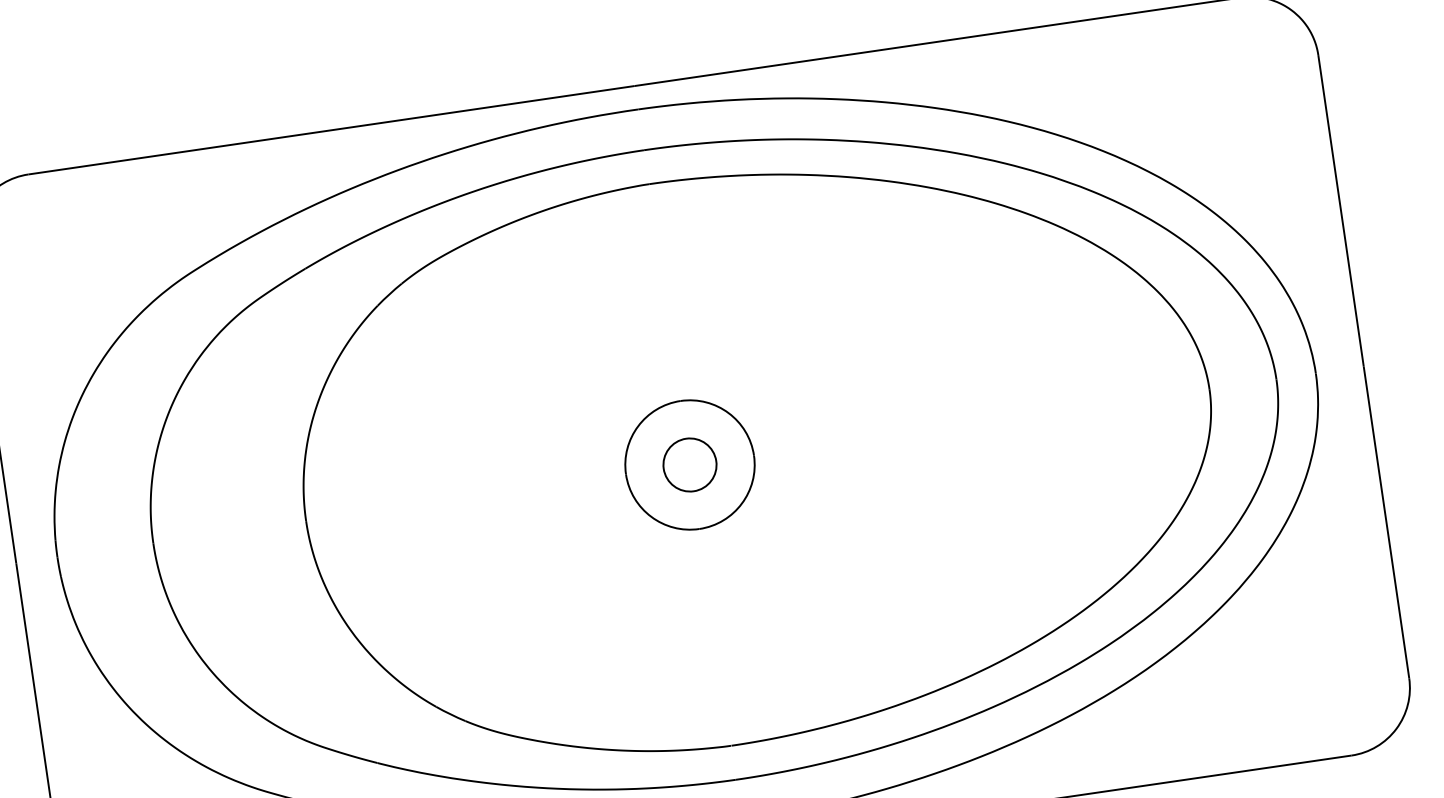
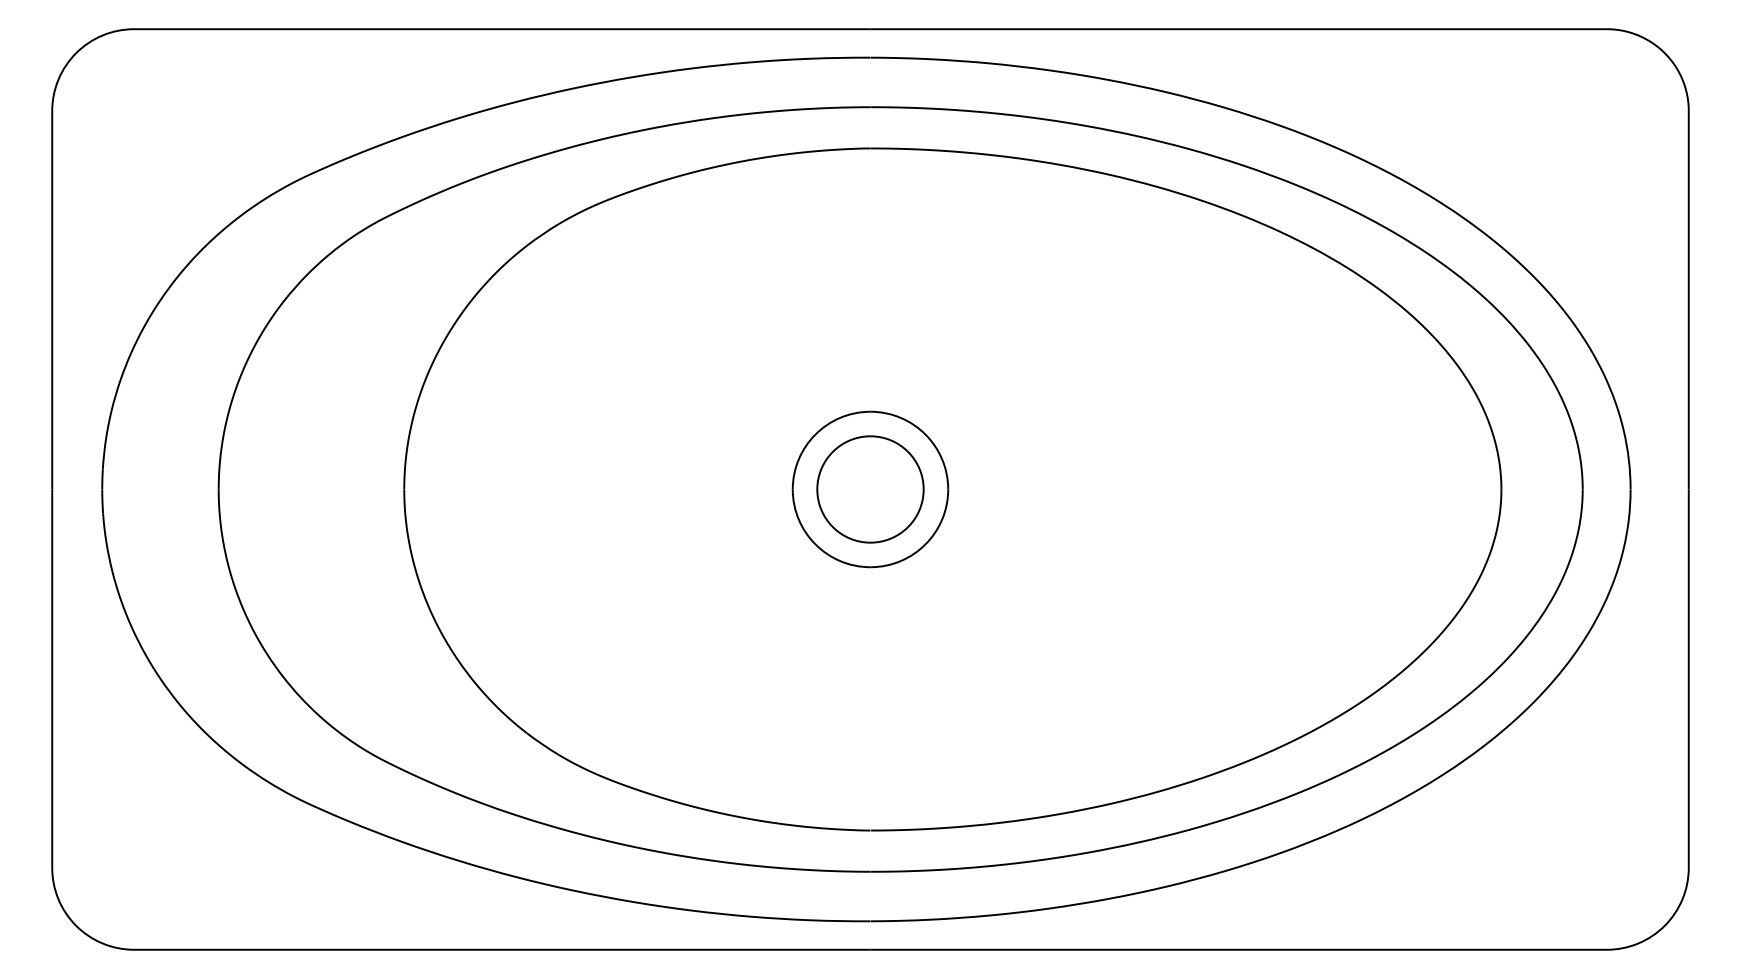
circle: (690, 465) -> (870, 489), size x1.67

